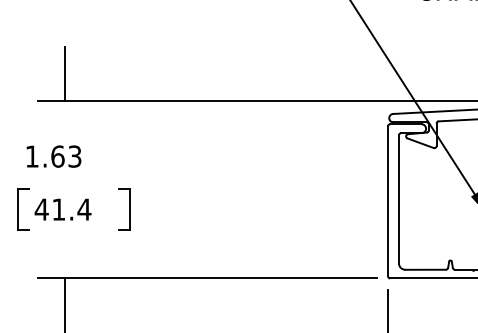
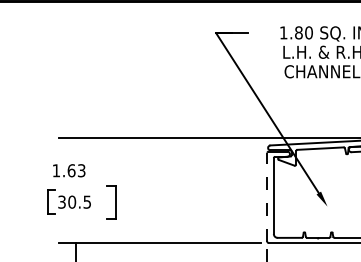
line: (64, 73) -> (75, 121), removed
line: (388, 200) -> (267, 196), solid -> dashed
text: (62, 208) -> (74, 201), 41.4 -> 30.5
part: (123, 208) -> (110, 201), size x1.4

